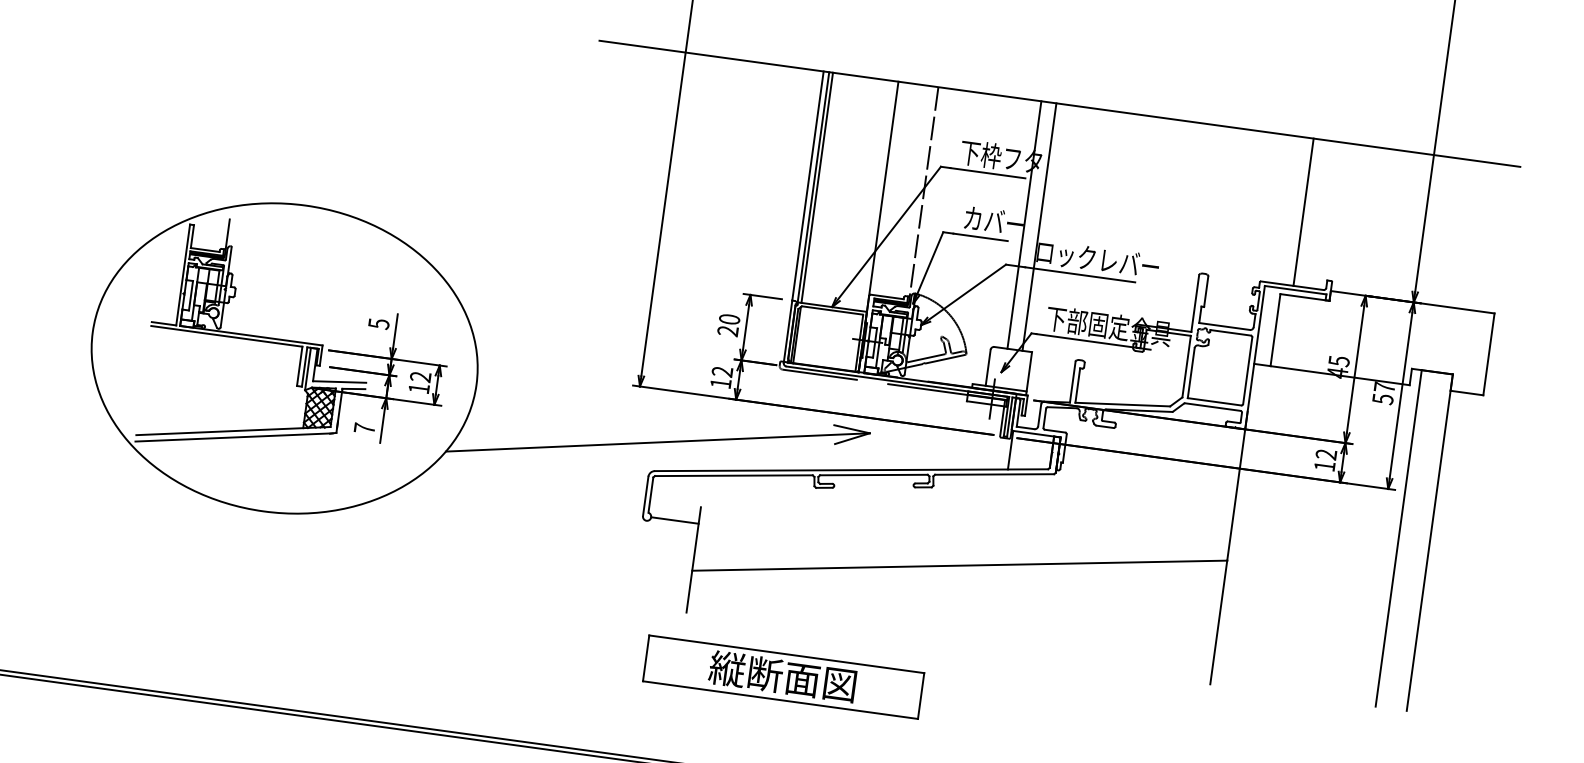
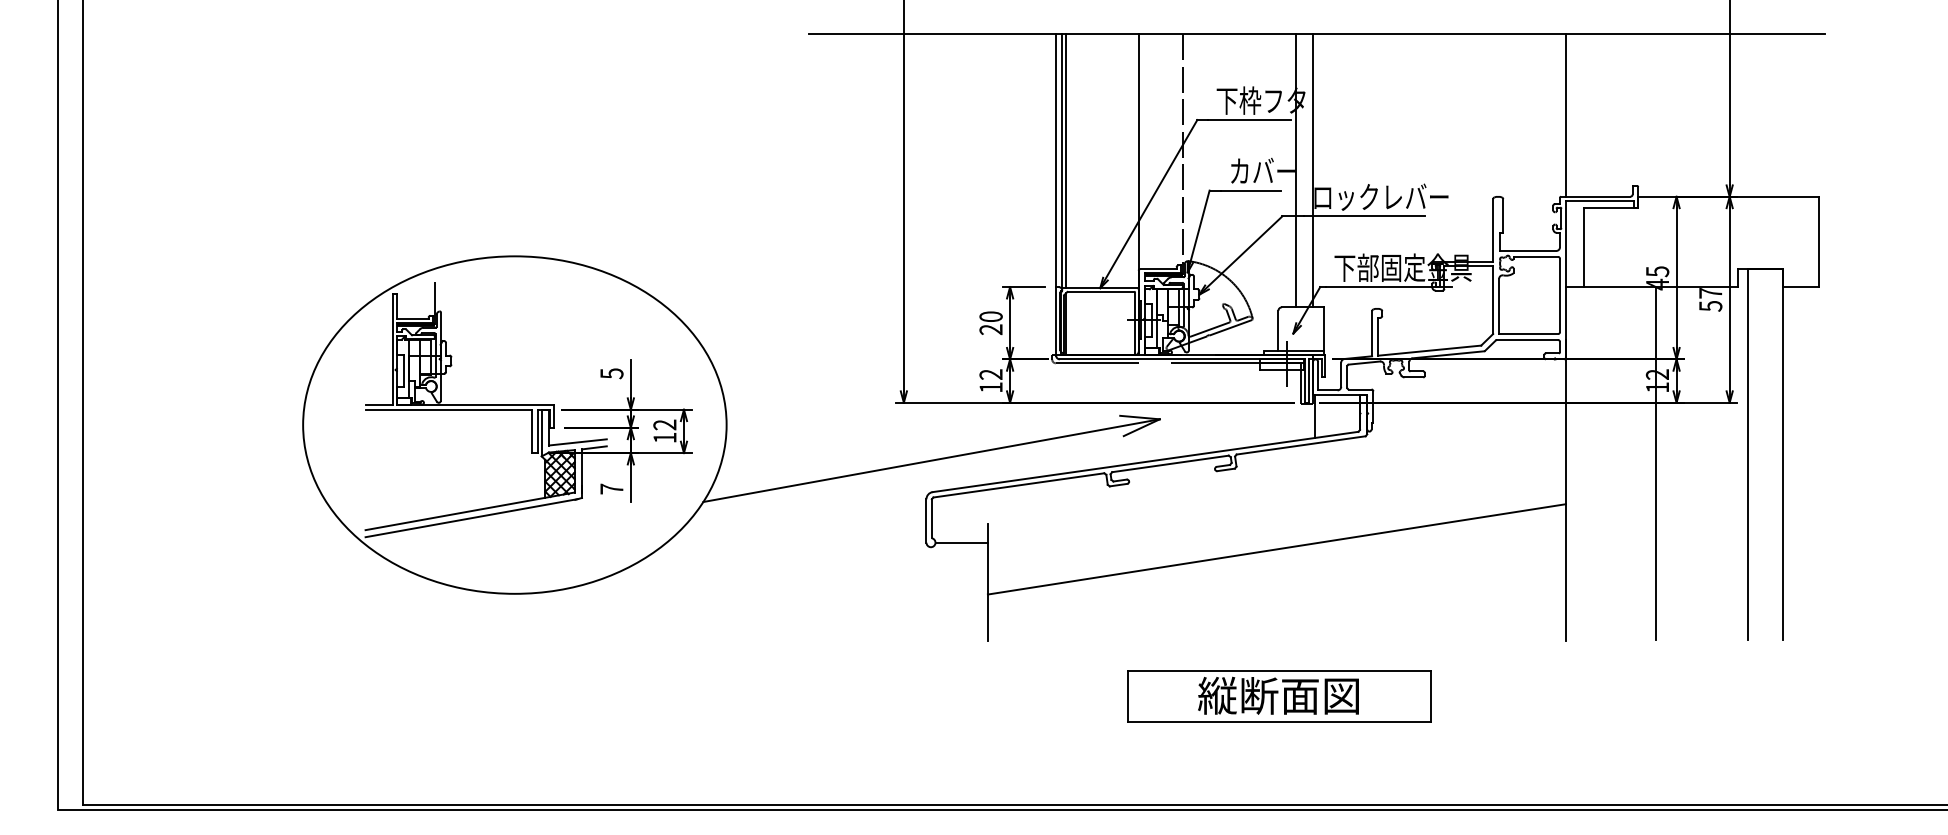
line: (1303, 212) -> (1565, 115), moved
line: (1314, 534) -> (1656, 463), added
part: (783, 677) -> (1279, 696), moved

